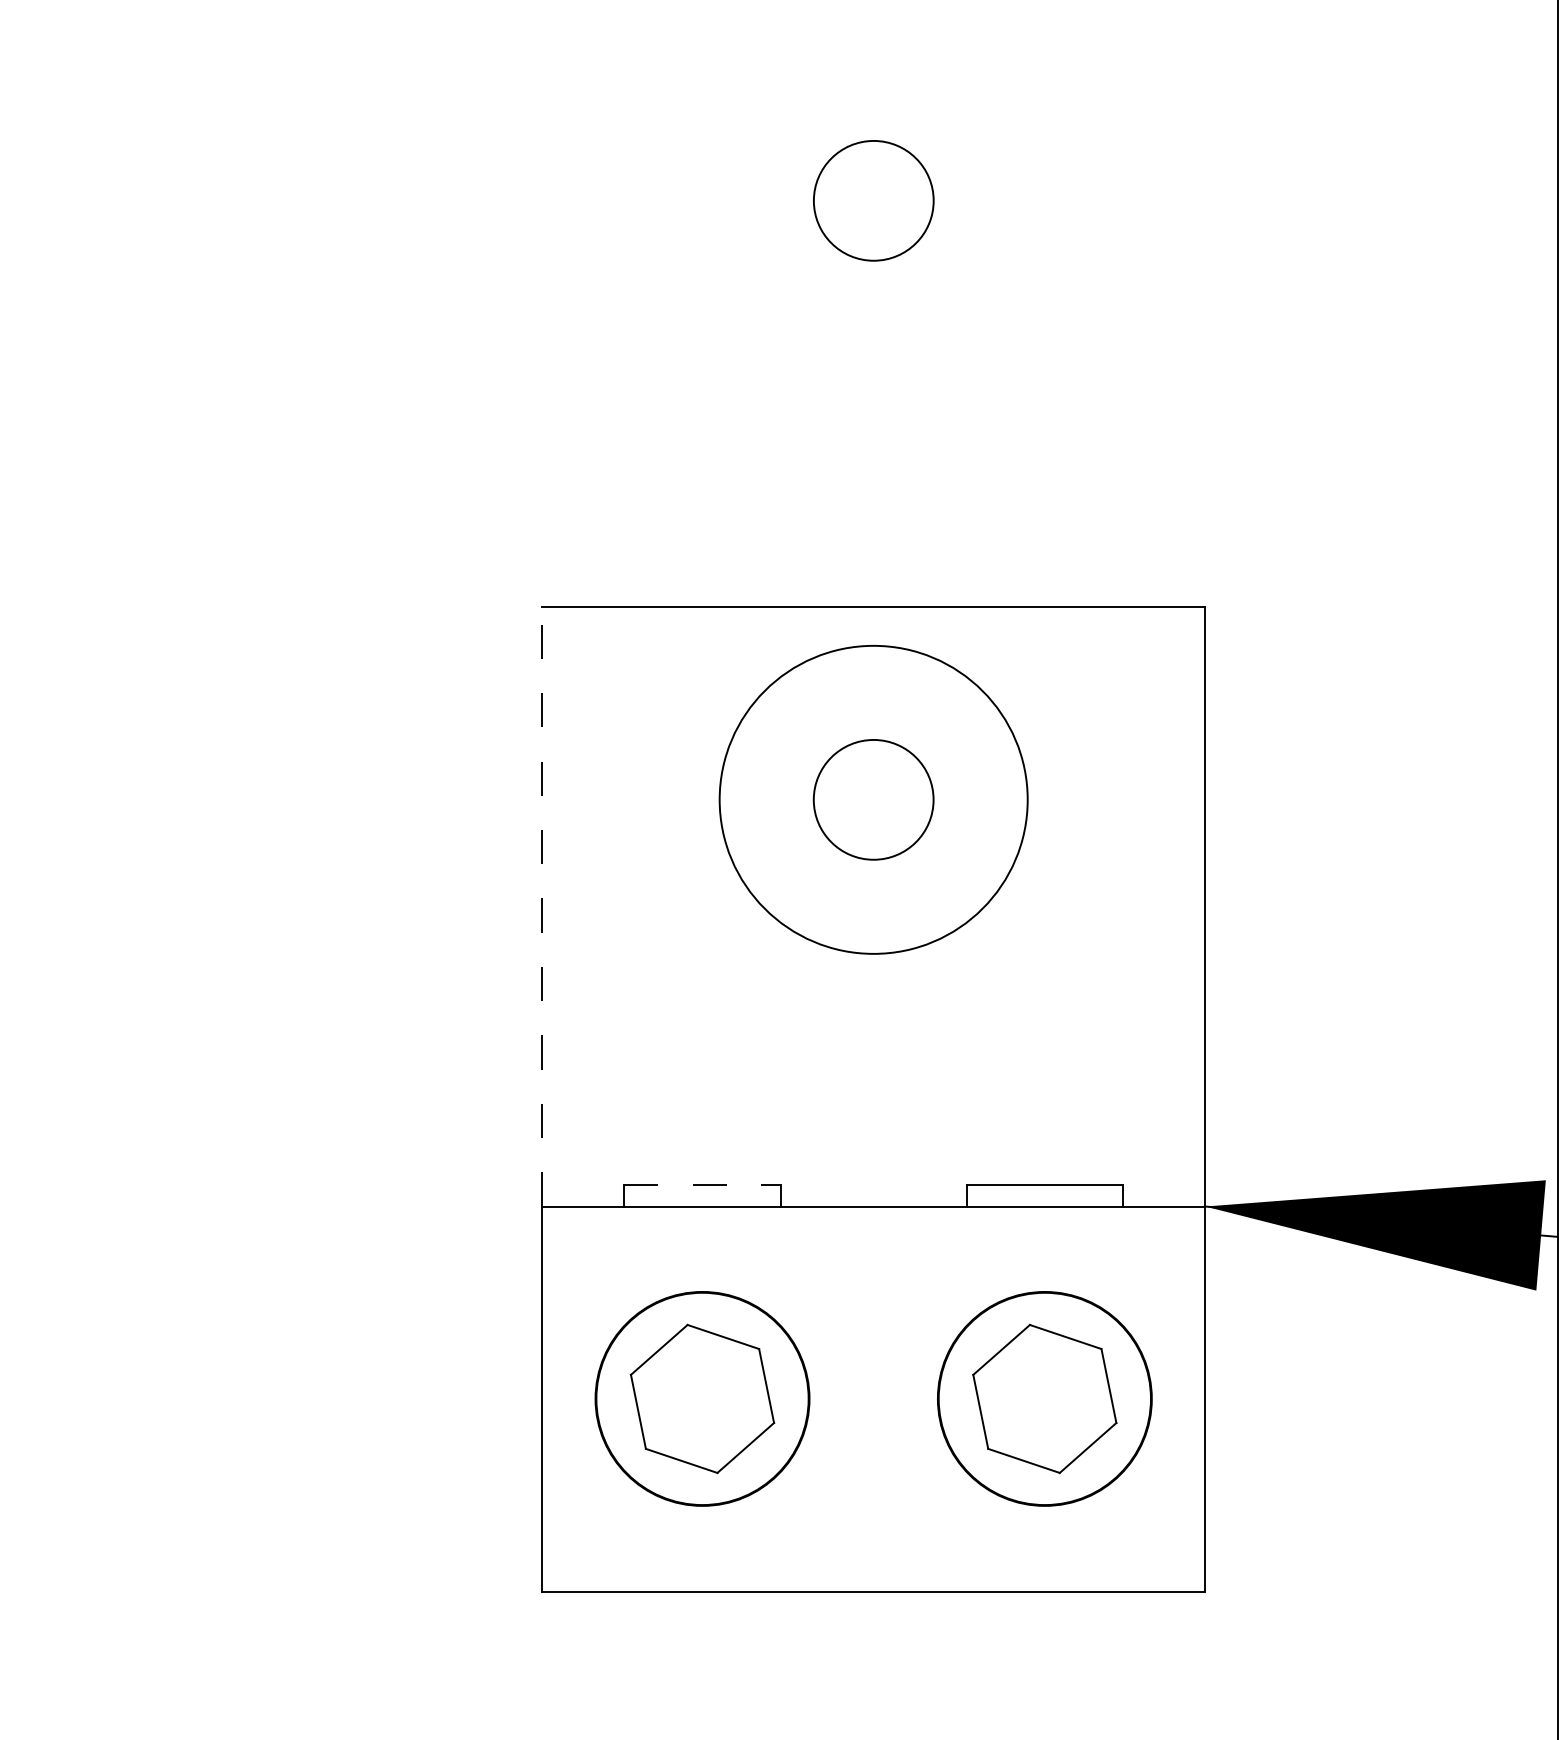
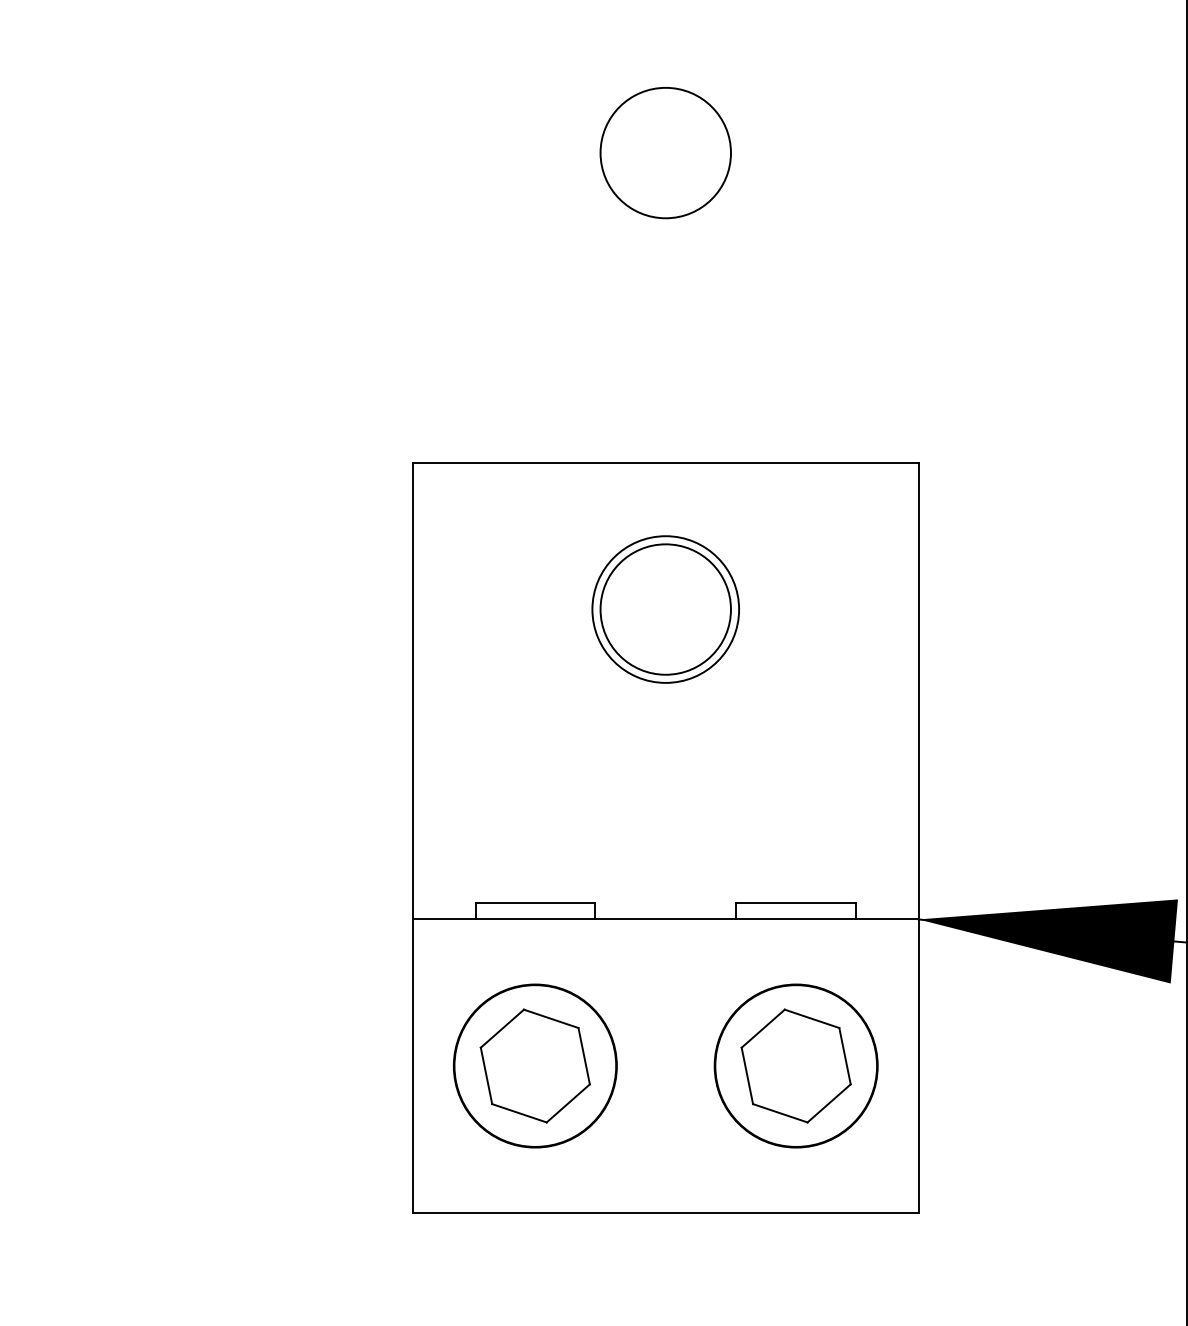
circle: (873, 200) -> (665, 152), size x1.43
circle: (873, 799) -> (665, 609), size x0.62
circle: (873, 799) -> (665, 609), size x1.43
line: (541, 907) -> (412, 691), dashed -> solid
line: (703, 1185) -> (536, 903), dashed -> solid

